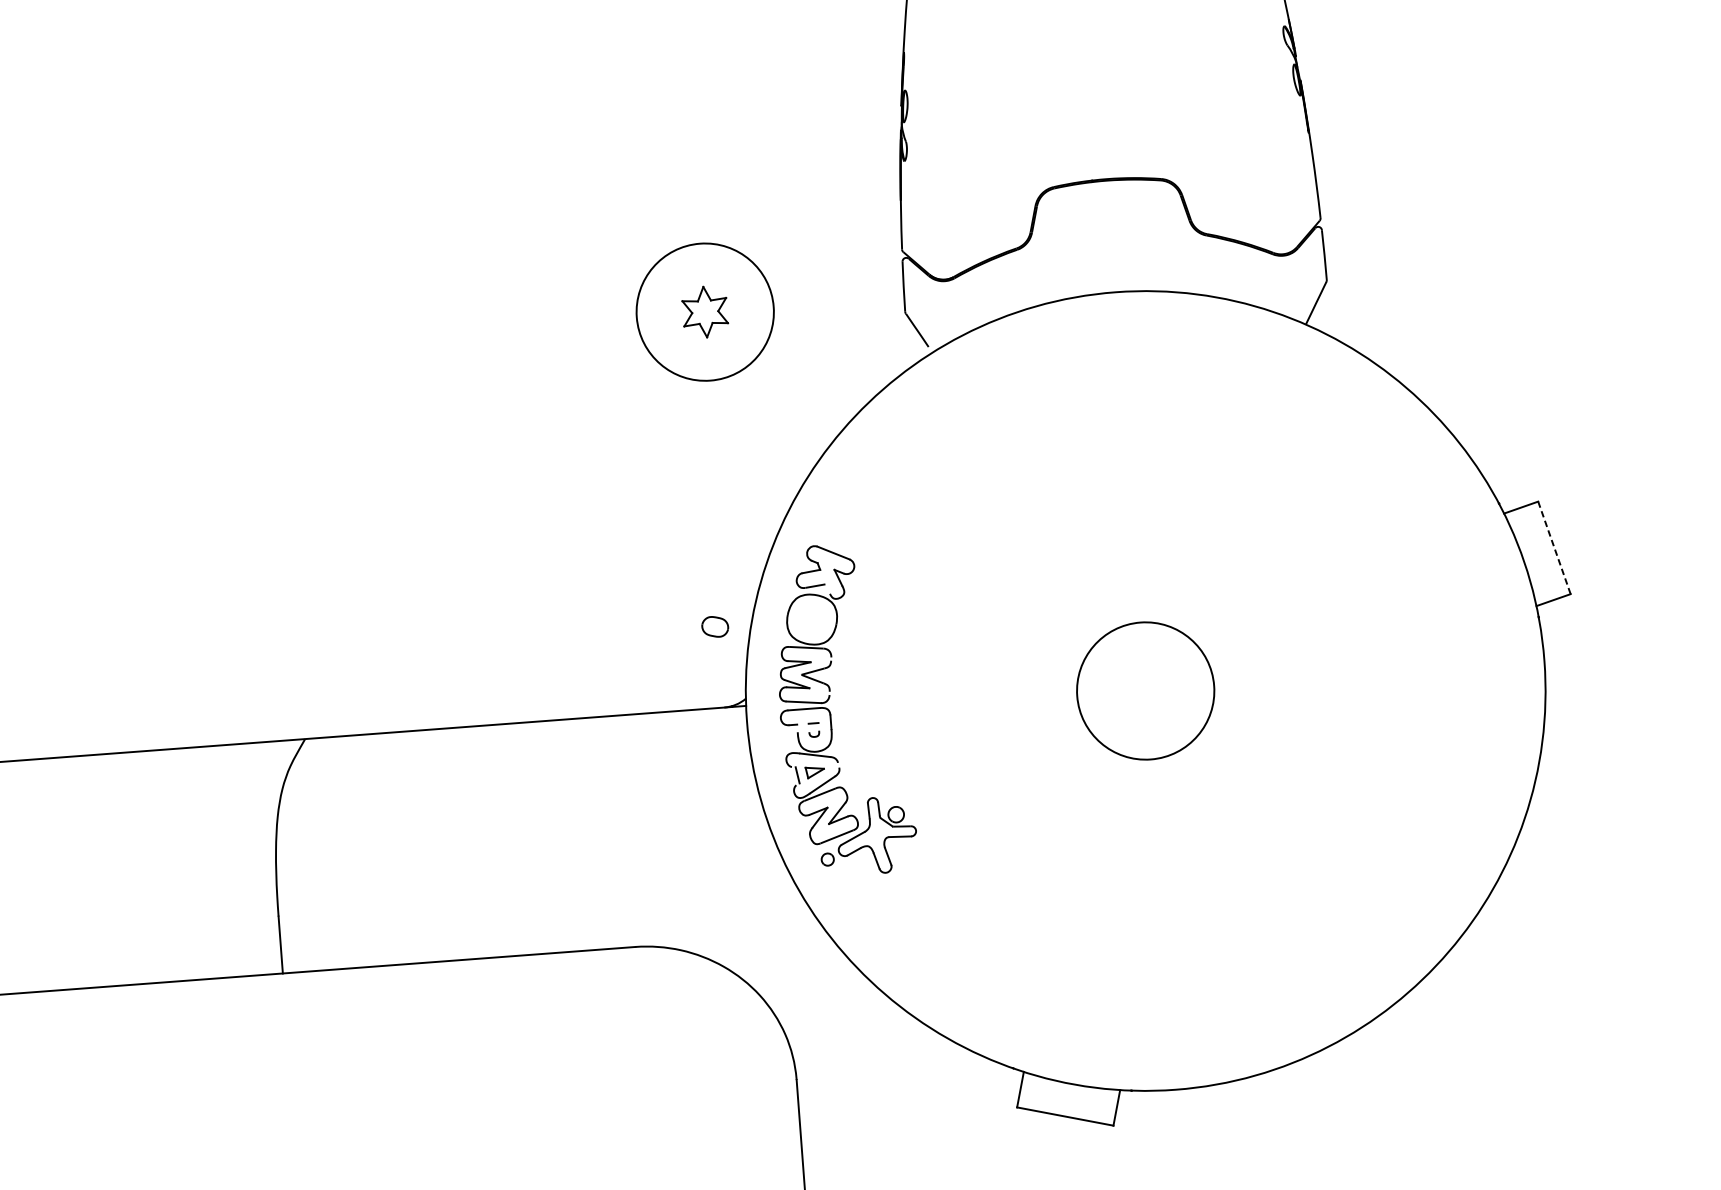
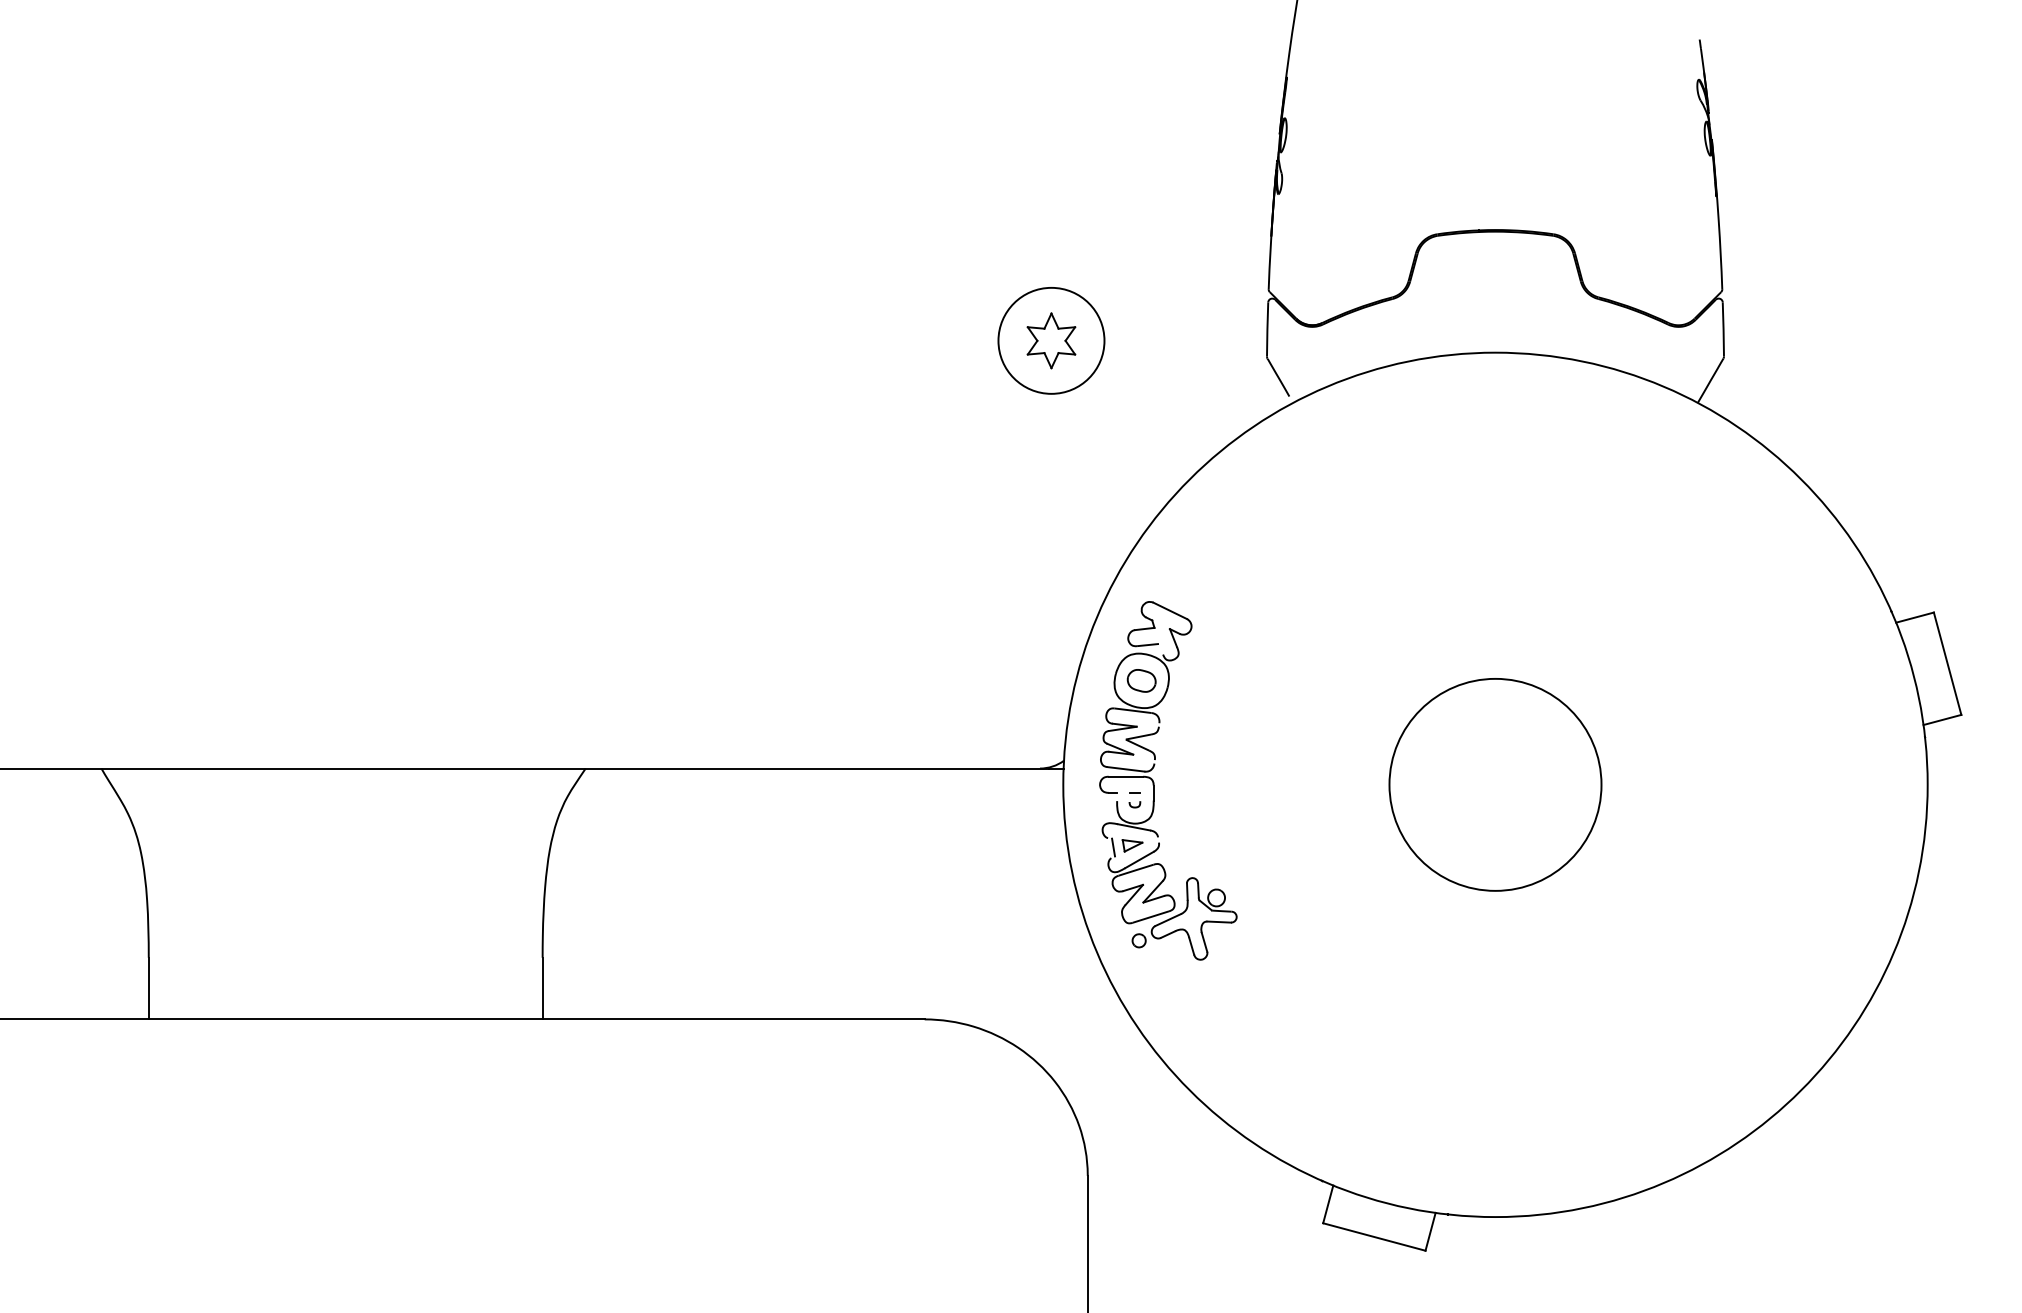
circle: (705, 311) -> (1051, 340), size x0.71
line: (1554, 547) -> (1947, 663), dashed -> solid
part: (714, 626) -> (1141, 680), moved
circle: (1145, 690) -> (1495, 784), size x1.43

